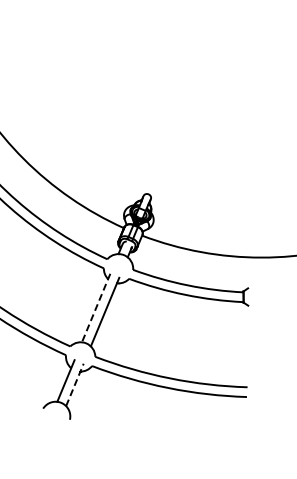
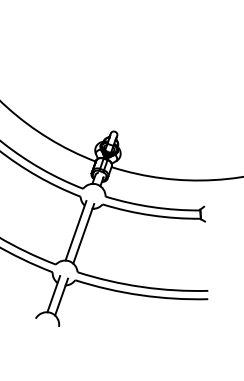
line: (95, 308) -> (75, 231), dashed -> solid
line: (74, 384) -> (61, 296), dashed -> solid

